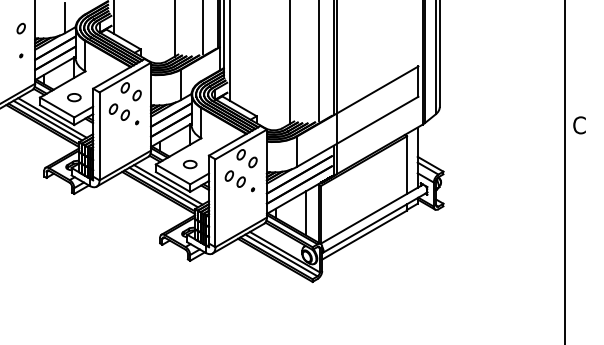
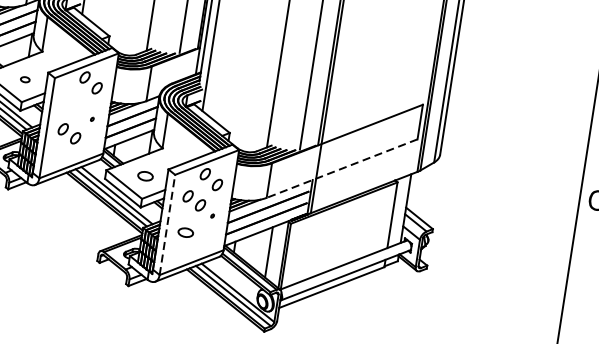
part: (74, 97) -> (25, 79), size x0.6
part: (118, 111) -> (68, 132), moved
line: (357, 132) -> (341, 169), solid -> dashed
line: (215, 203) -> (167, 225), solid -> dashed
part: (232, 207) -> (186, 232), added

